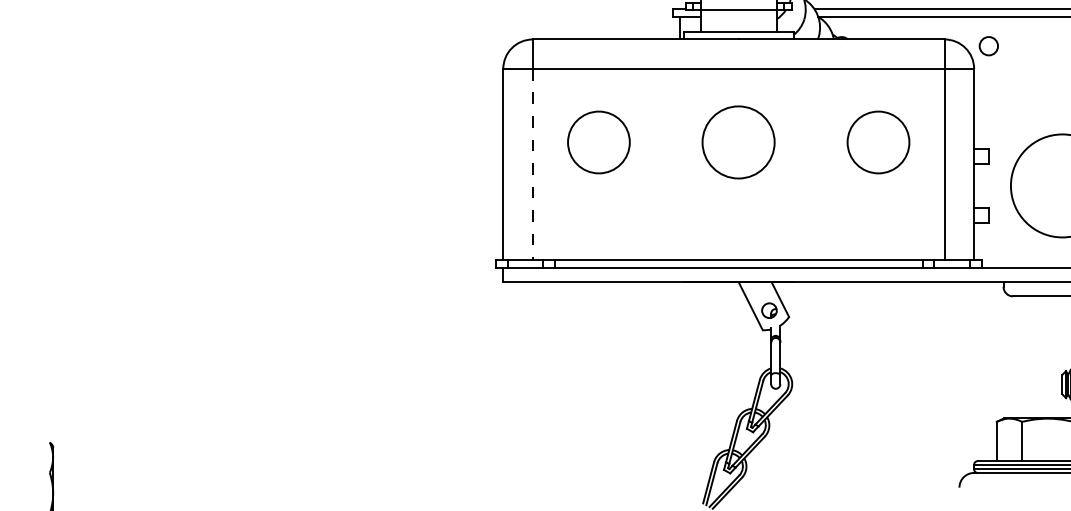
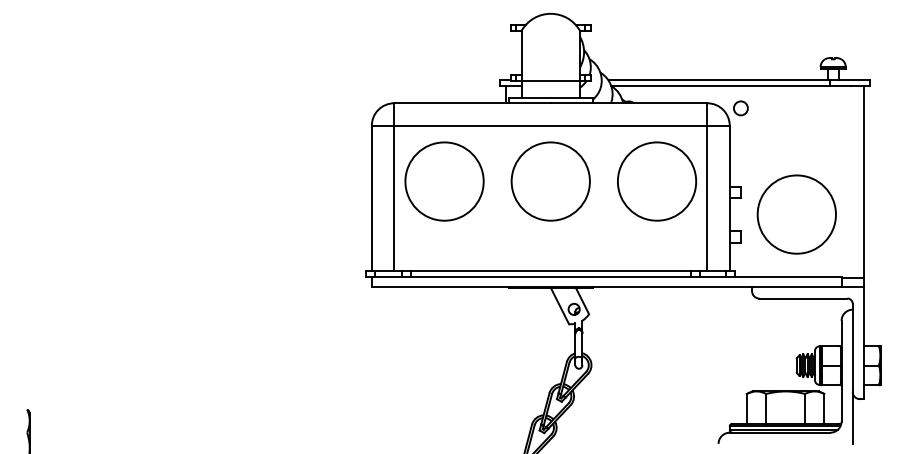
circle: (598, 142) -> (444, 181), size x1.67
circle: (738, 142) -> (550, 181), size x1.43
circle: (877, 142) -> (656, 181), size x1.67
line: (533, 164) -> (394, 198), dashed -> solid

